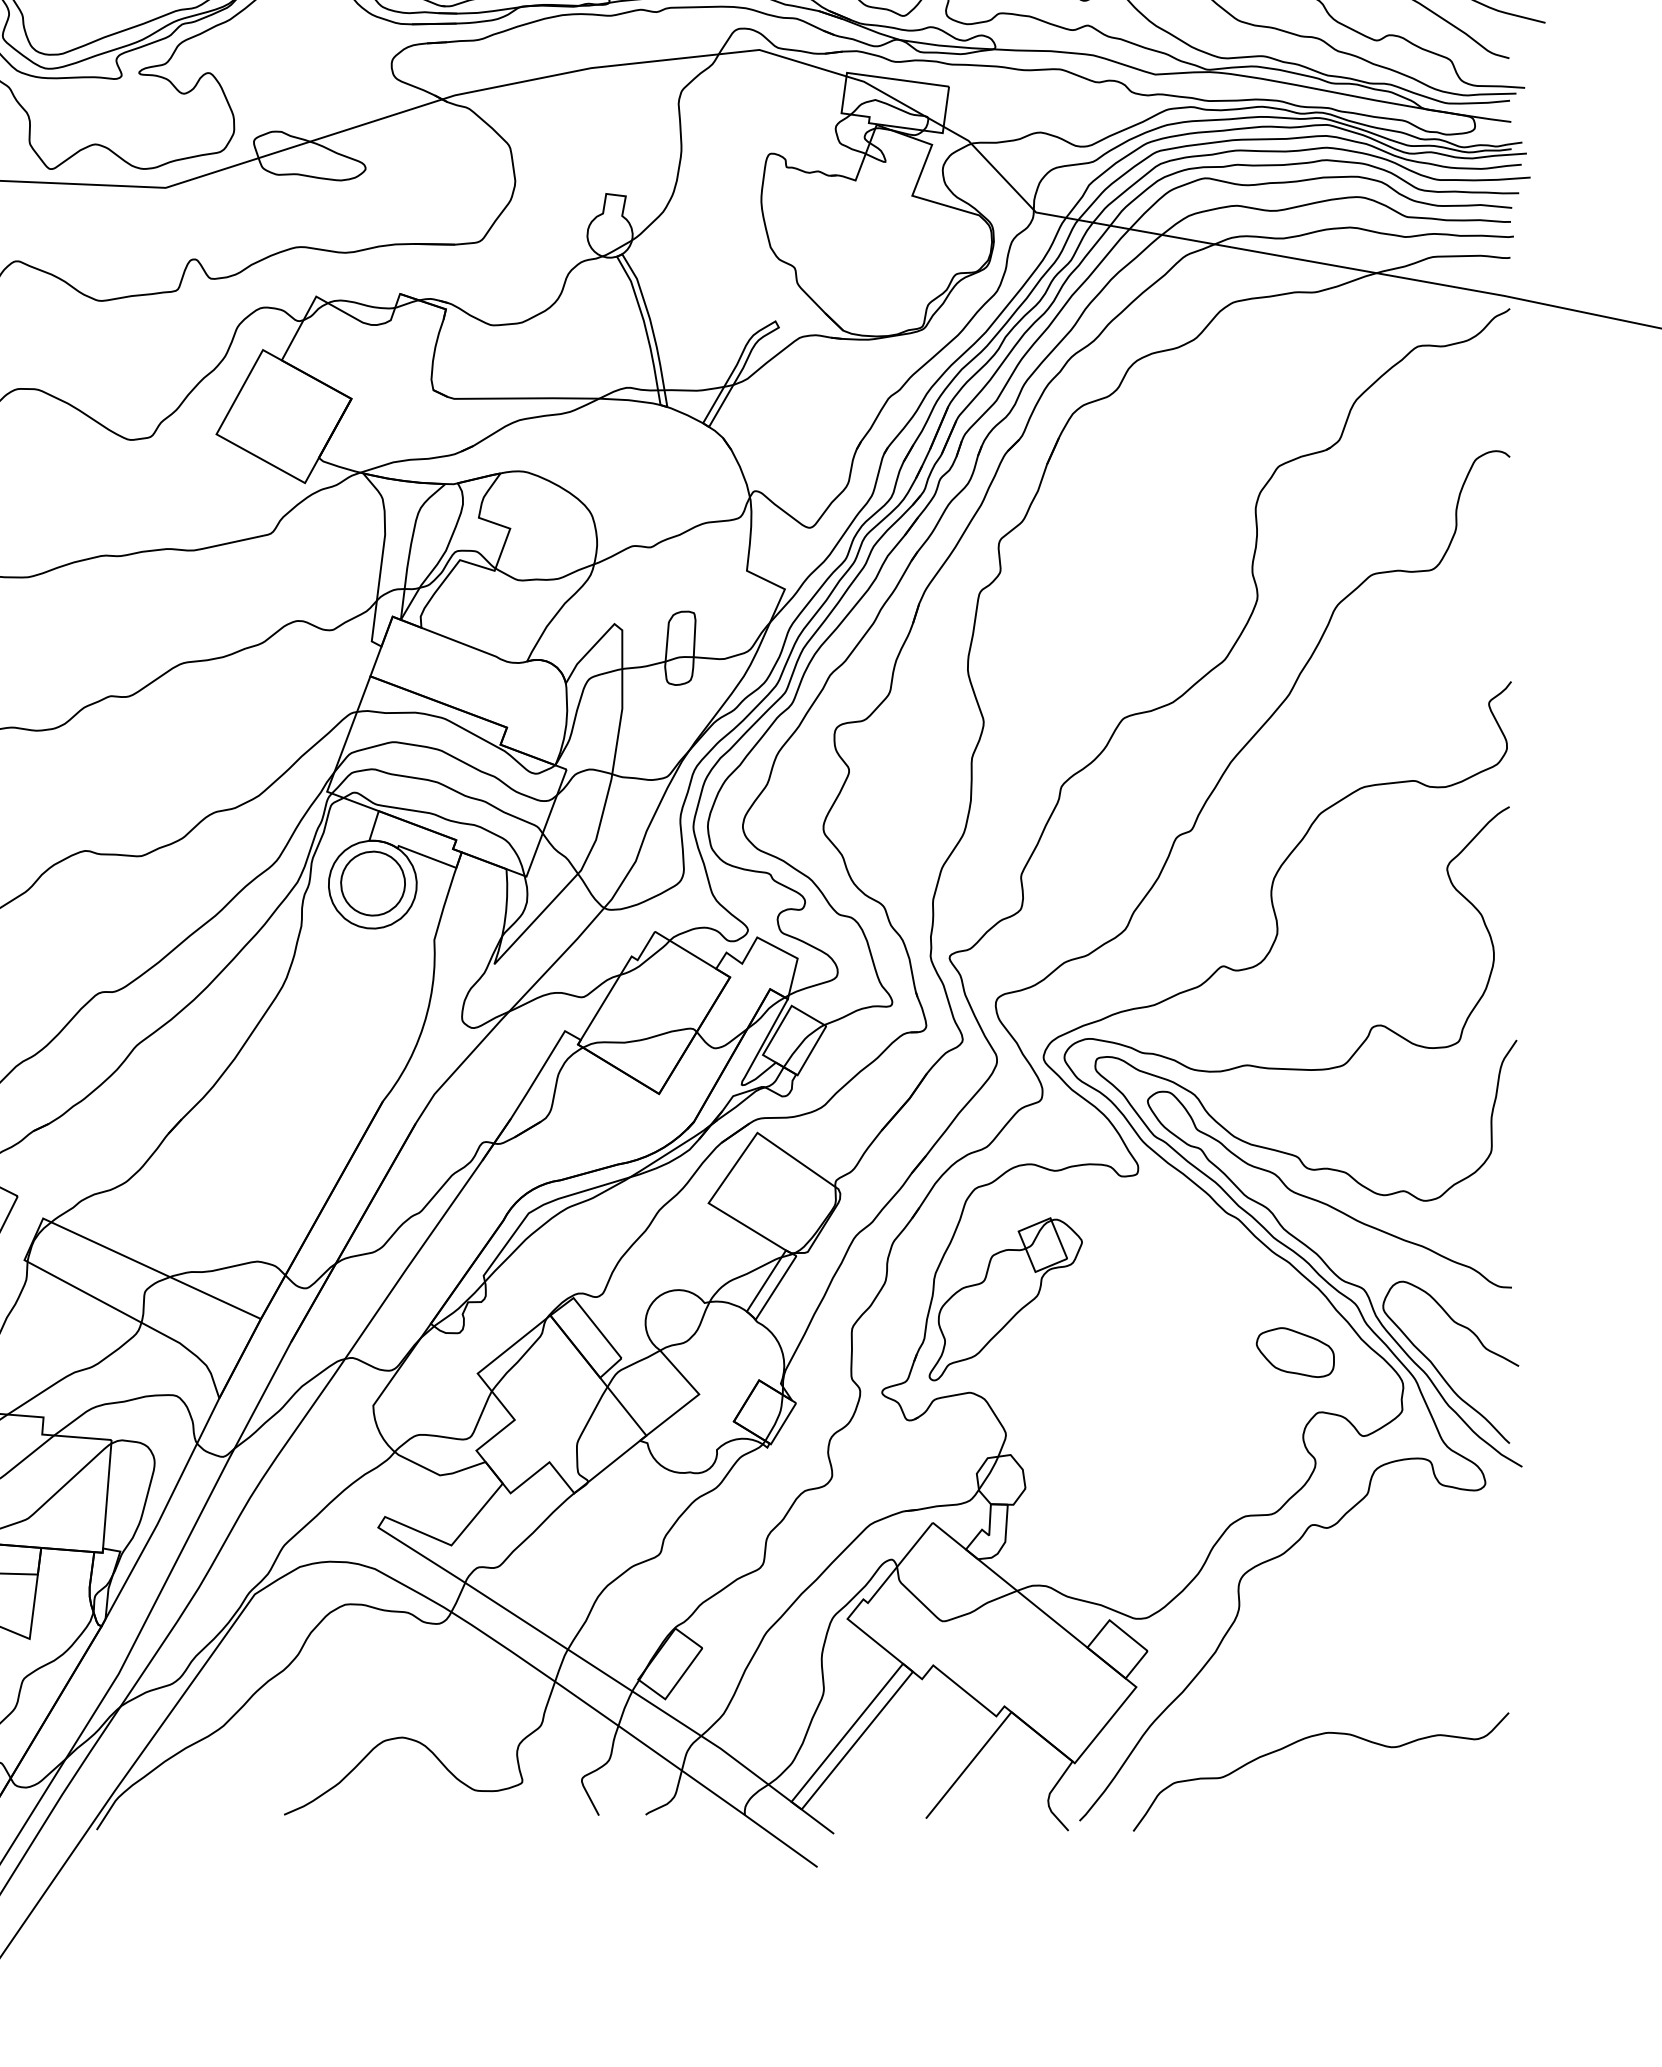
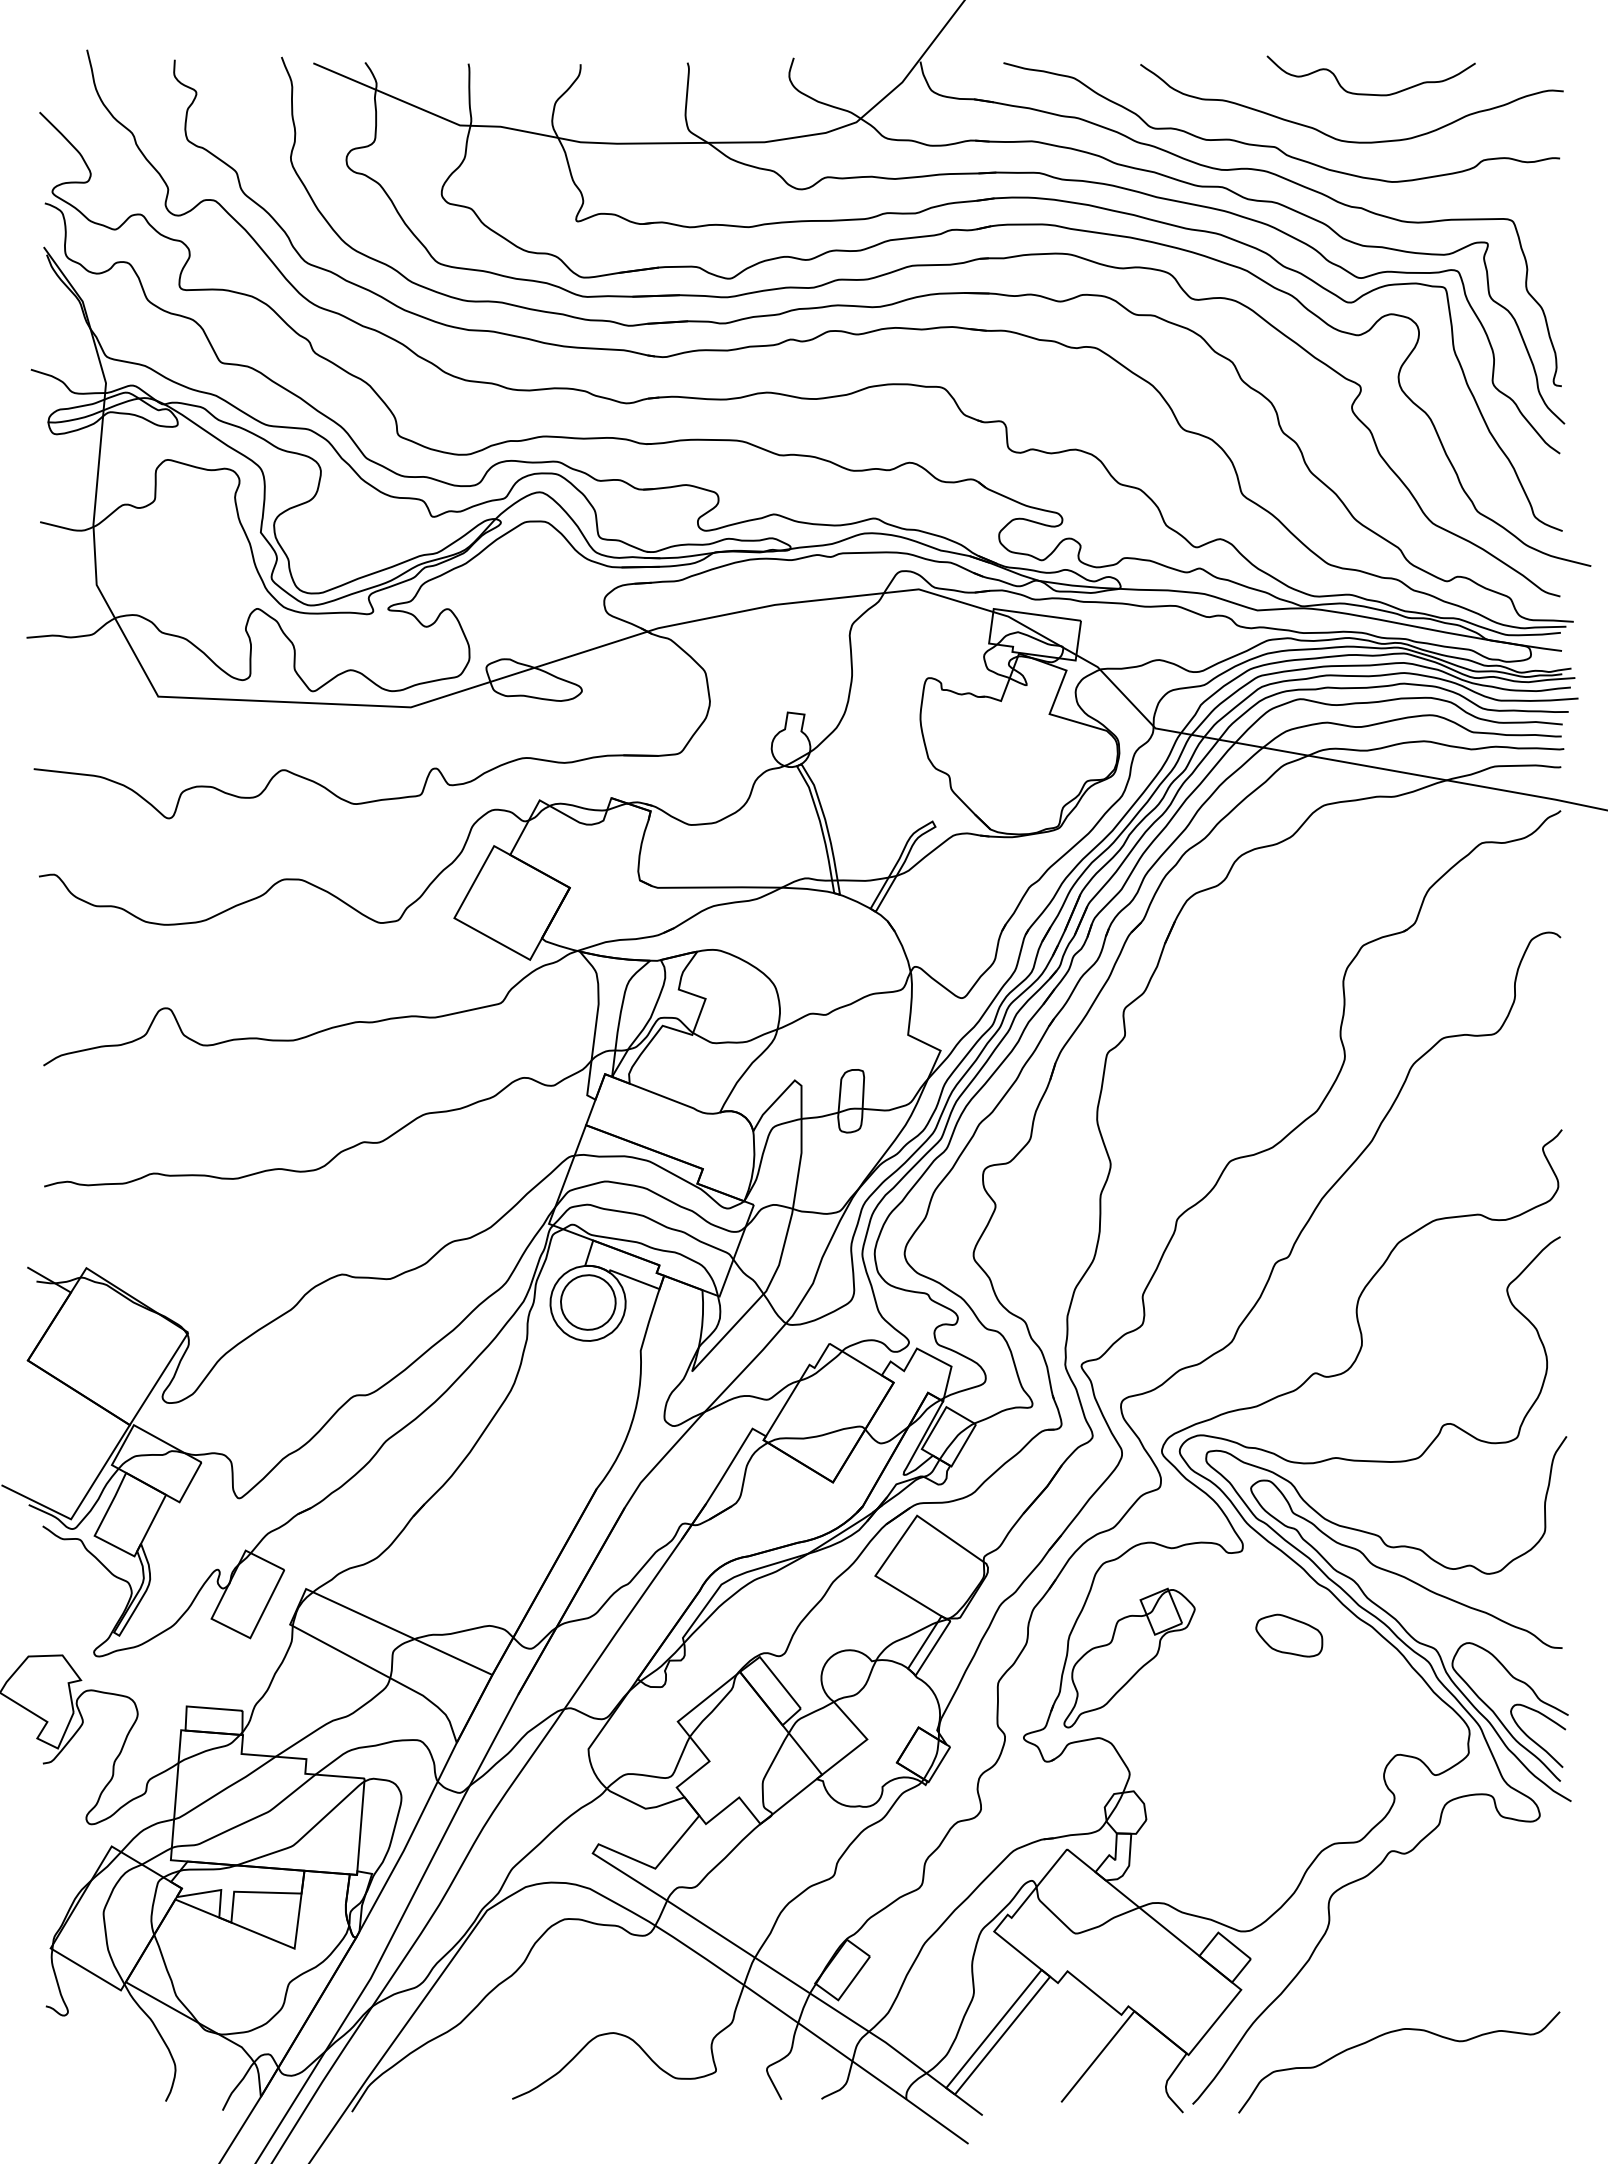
part: (1295, 1352) -> (1289, 1635), moved
curve: (1477, 1394) -> (1533, 1739), added

